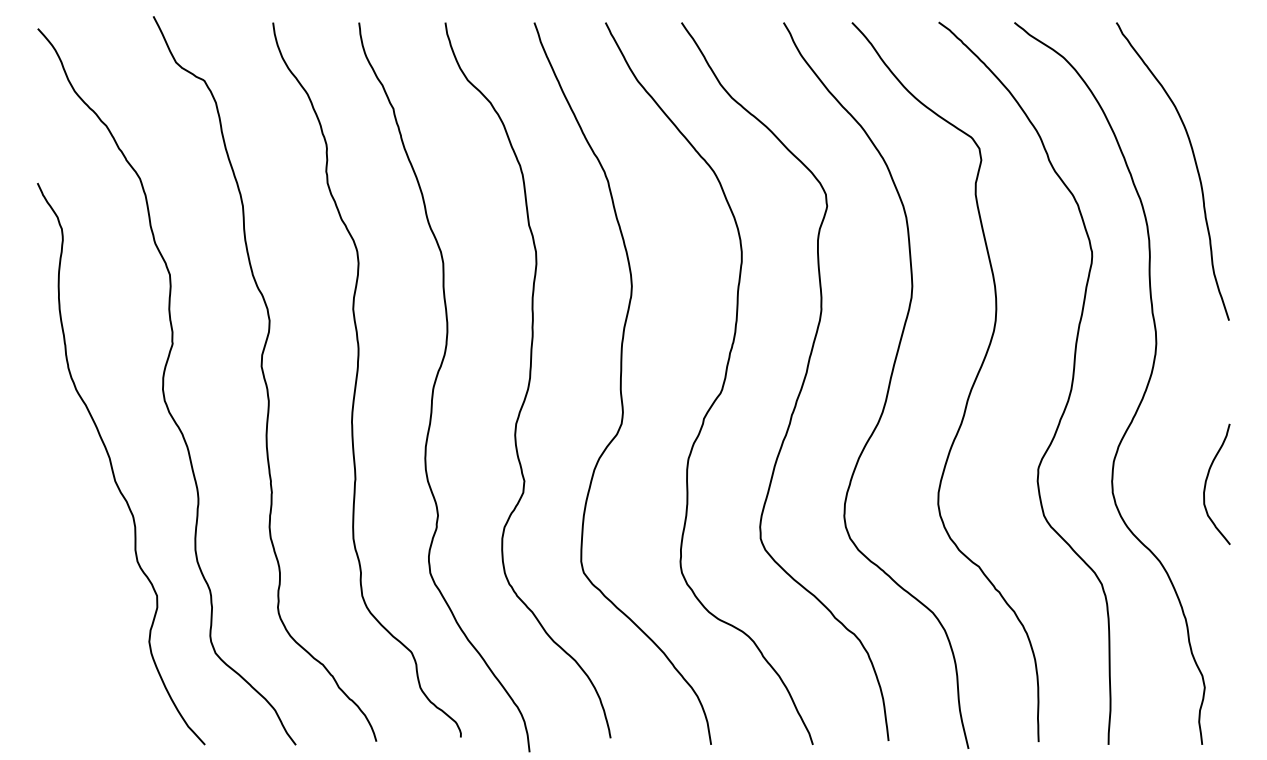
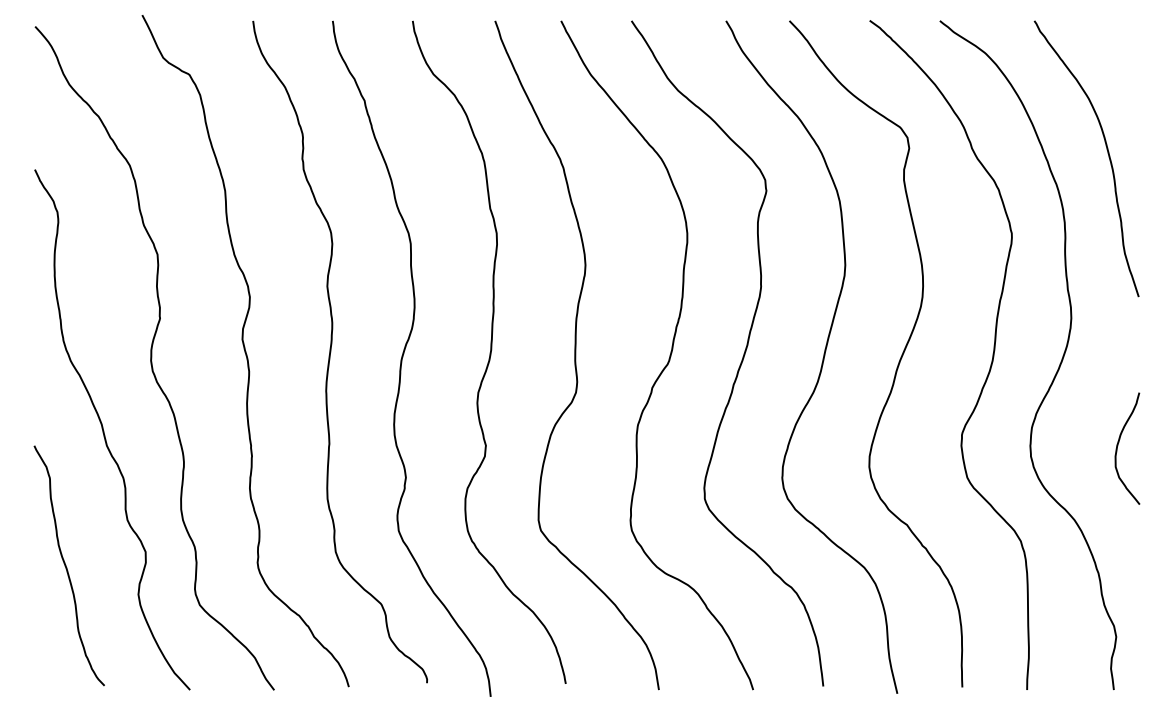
curve: (72, 612) -> (67, 567), added

